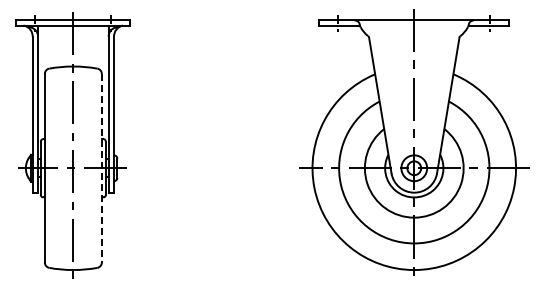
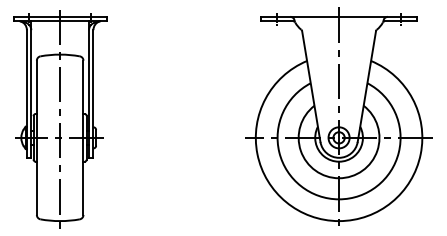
line: (101, 168) -> (83, 138), dashed -> solid

